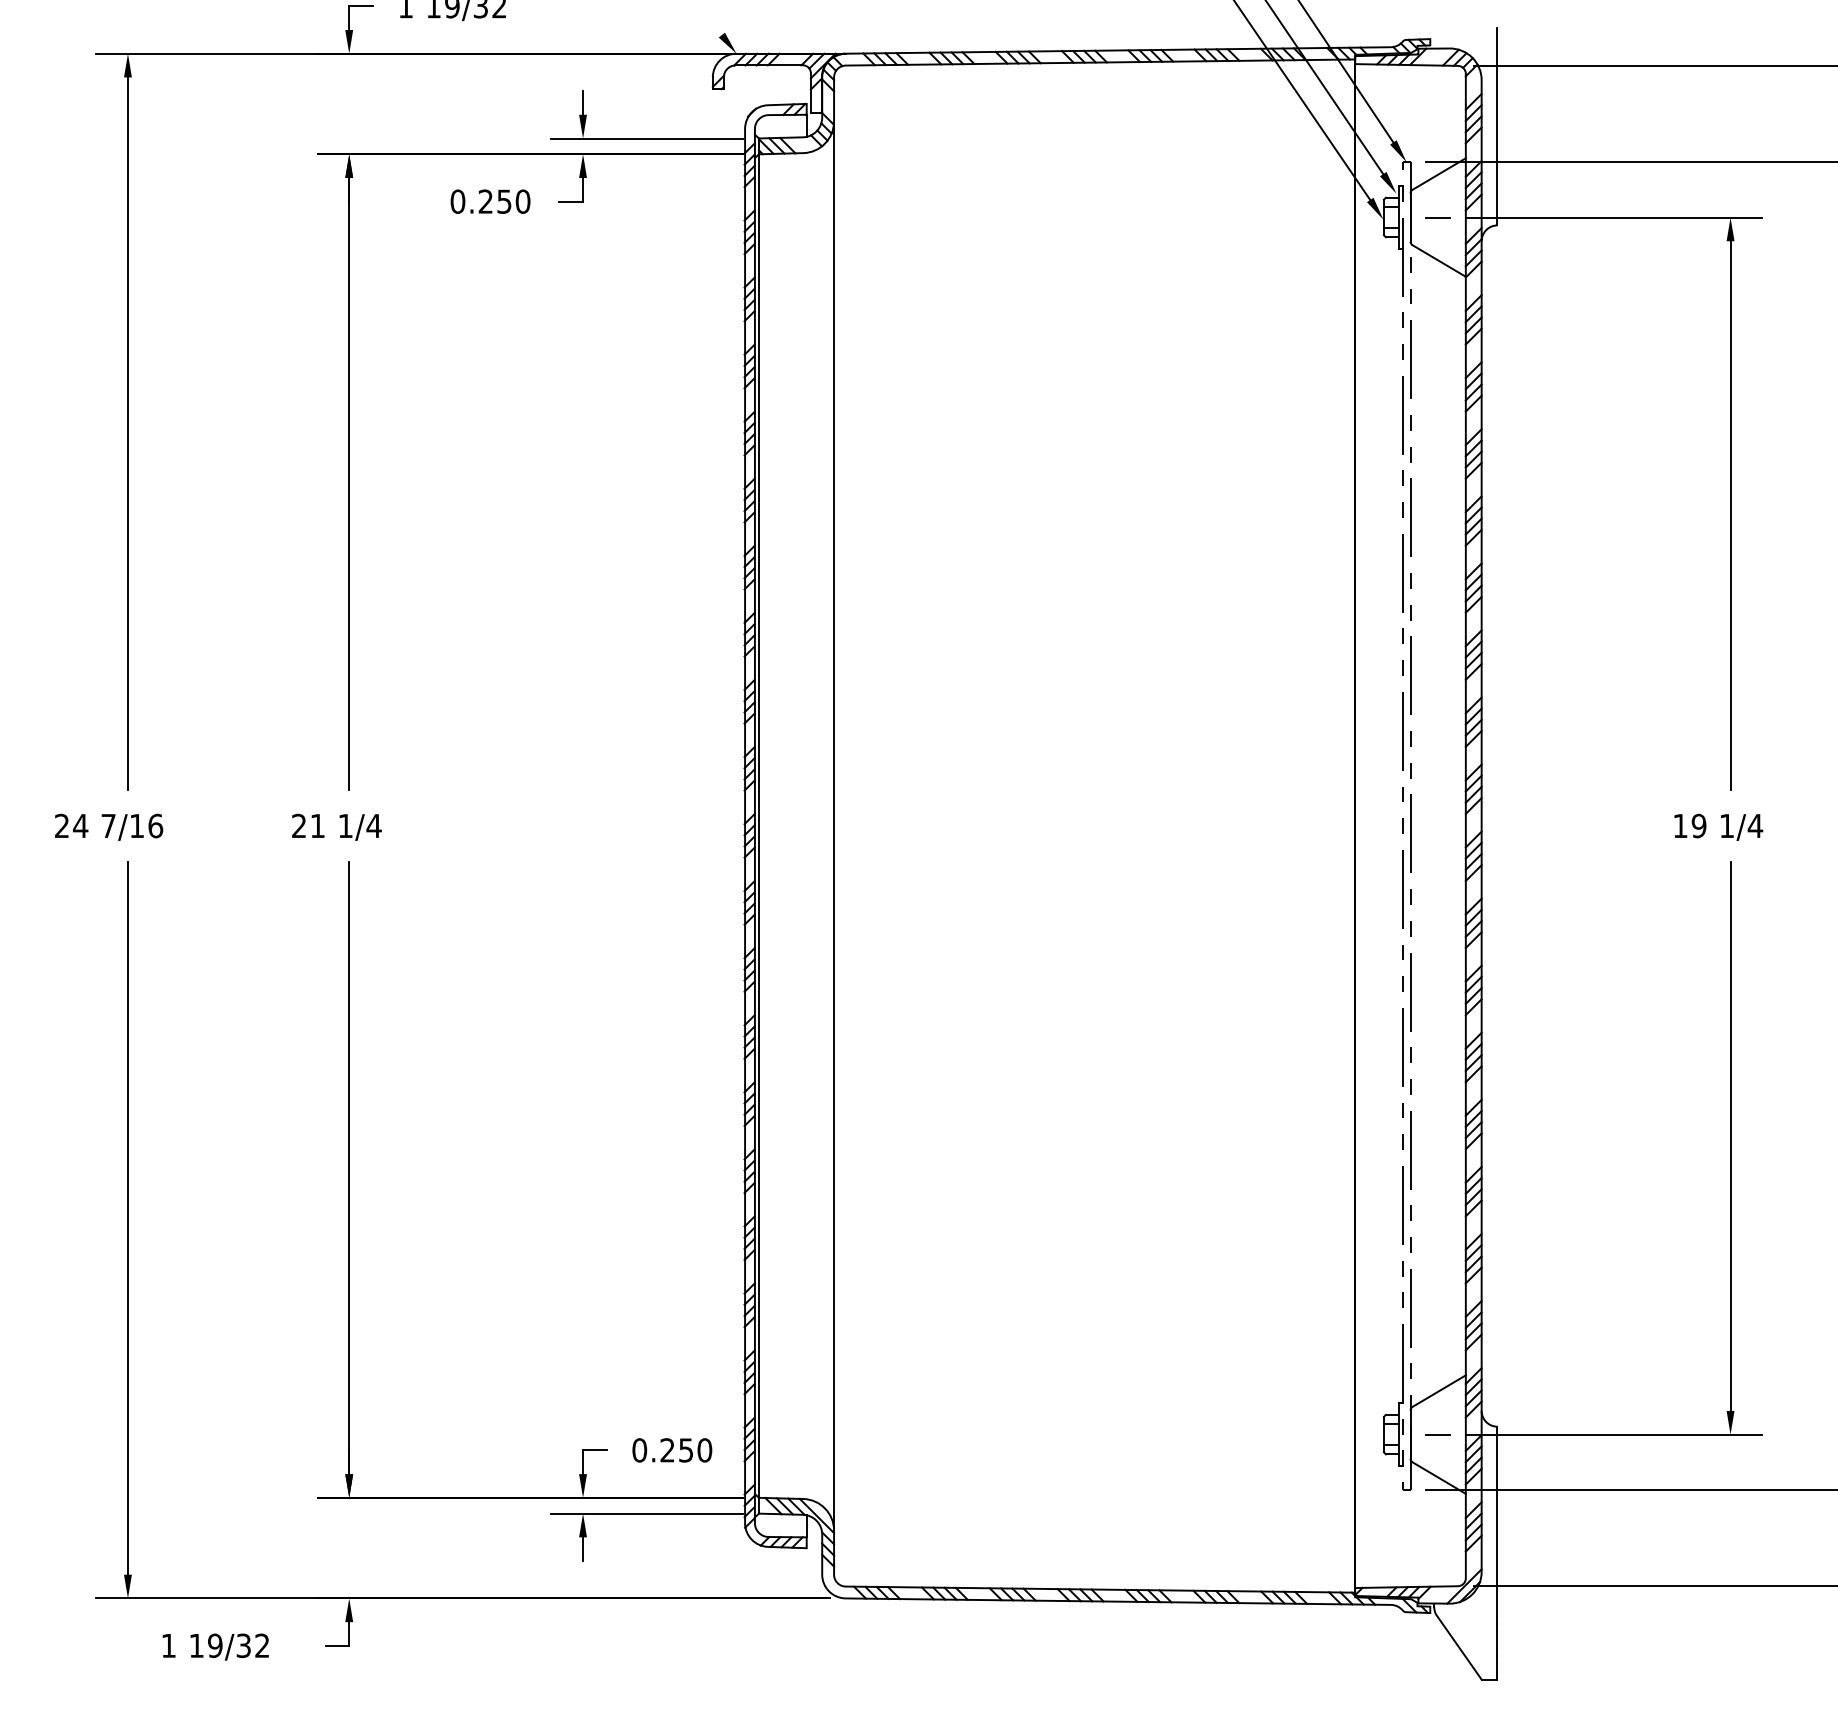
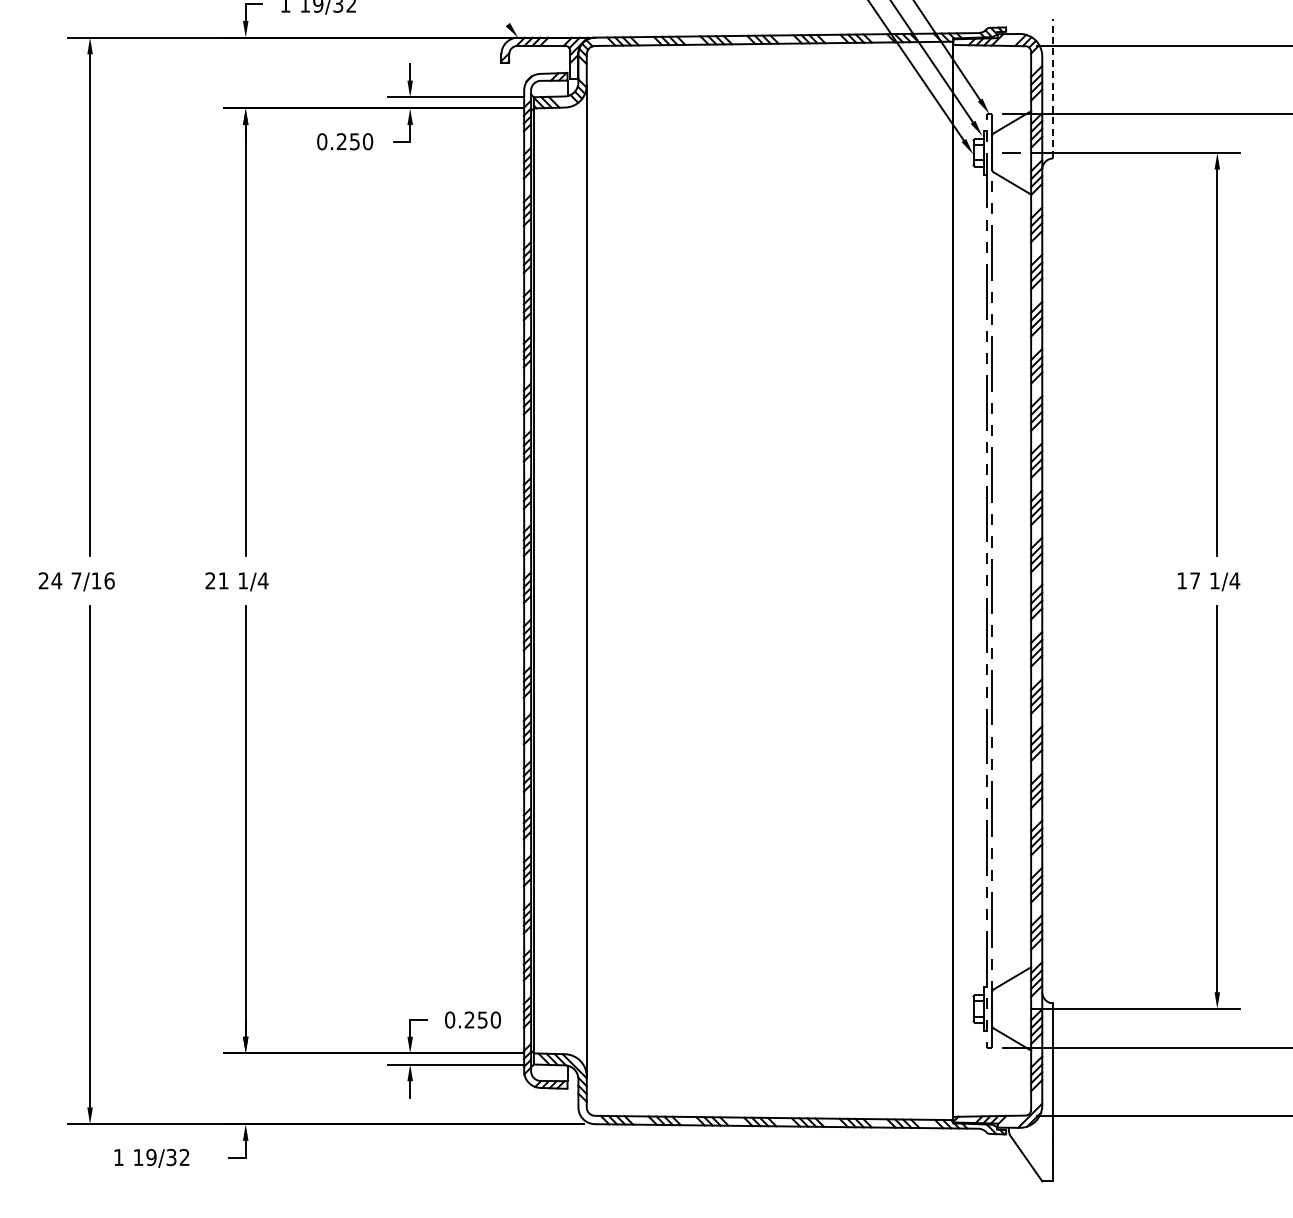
line: (1497, 126) -> (1053, 88), solid -> dashed
text: (1699, 825) -> (1195, 580), 19 -> 17
line: (1437, 1433) -> (1011, 1008), removed

